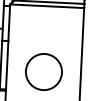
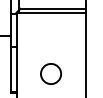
circle: (43, 71) -> (50, 73), size x0.6

